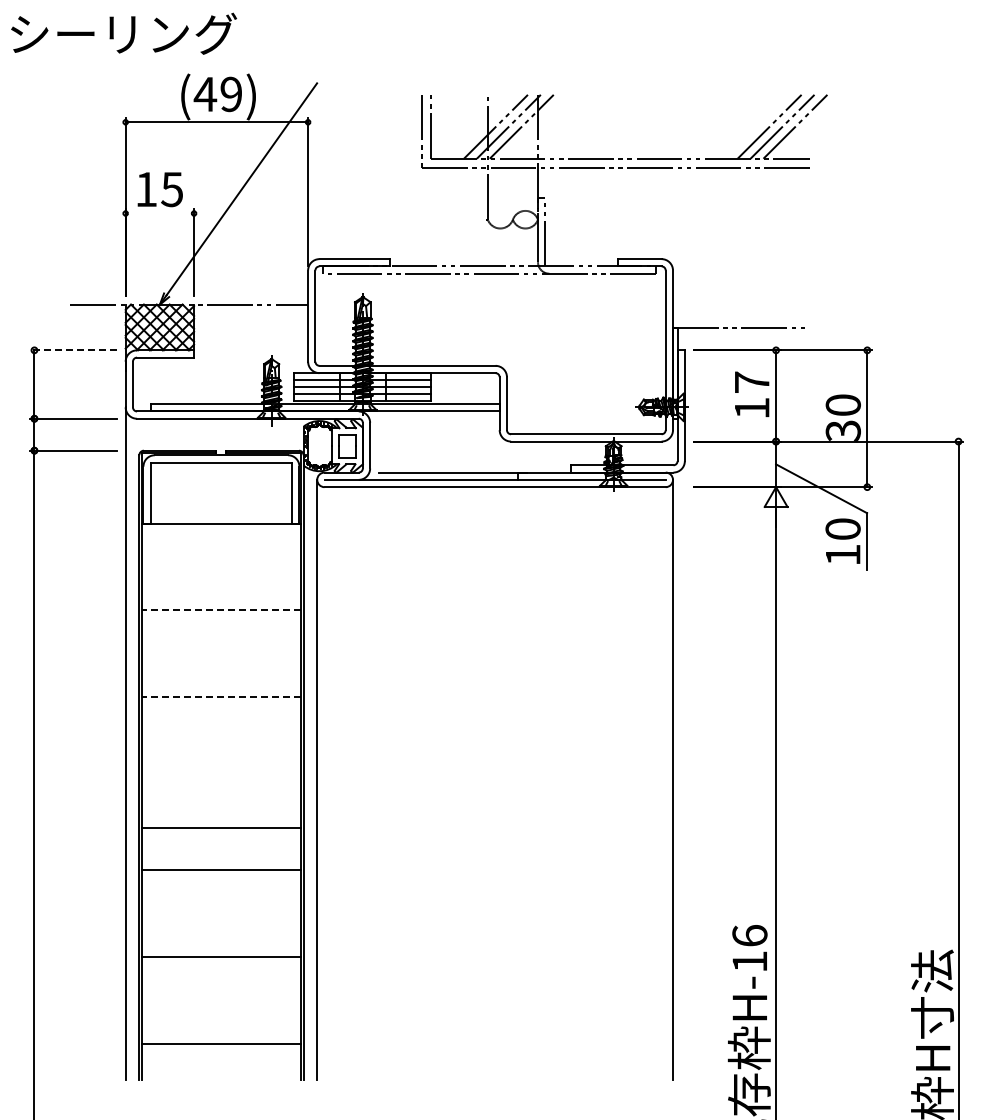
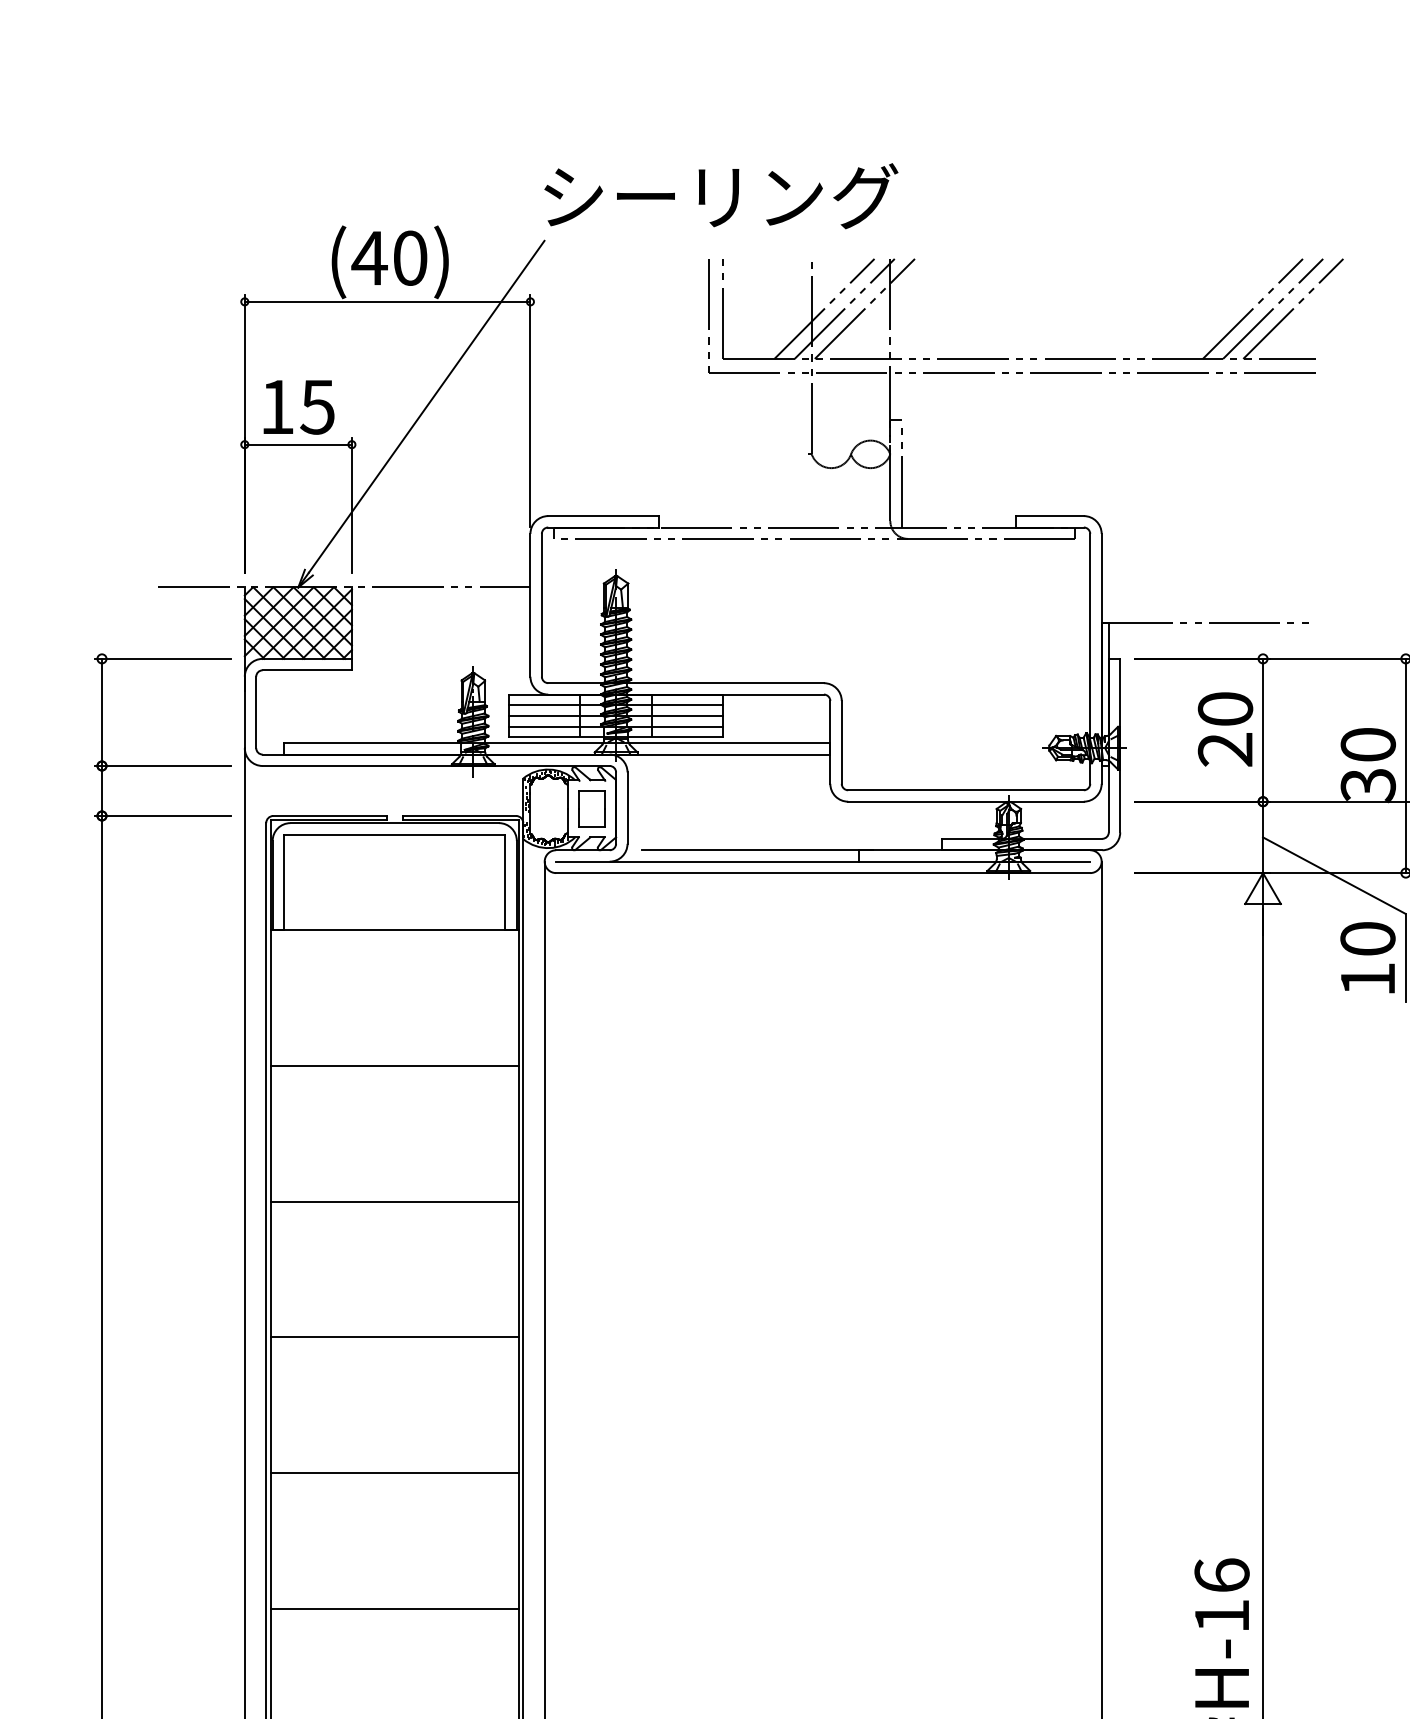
text: (124, 33) -> (722, 195), moved
text: (231, 94) -> (410, 258), (49) -> (40)
line: (159, 213) -> (297, 444), added
line: (72, 350) -> (161, 659), dashed -> solid
text: (751, 395) -> (1224, 729), 17 -> 20
line: (220, 610) -> (393, 1066), dashed -> solid
line: (220, 697) -> (393, 1202), dashed -> solid
line: (221, 827) -> (394, 1336), moved

